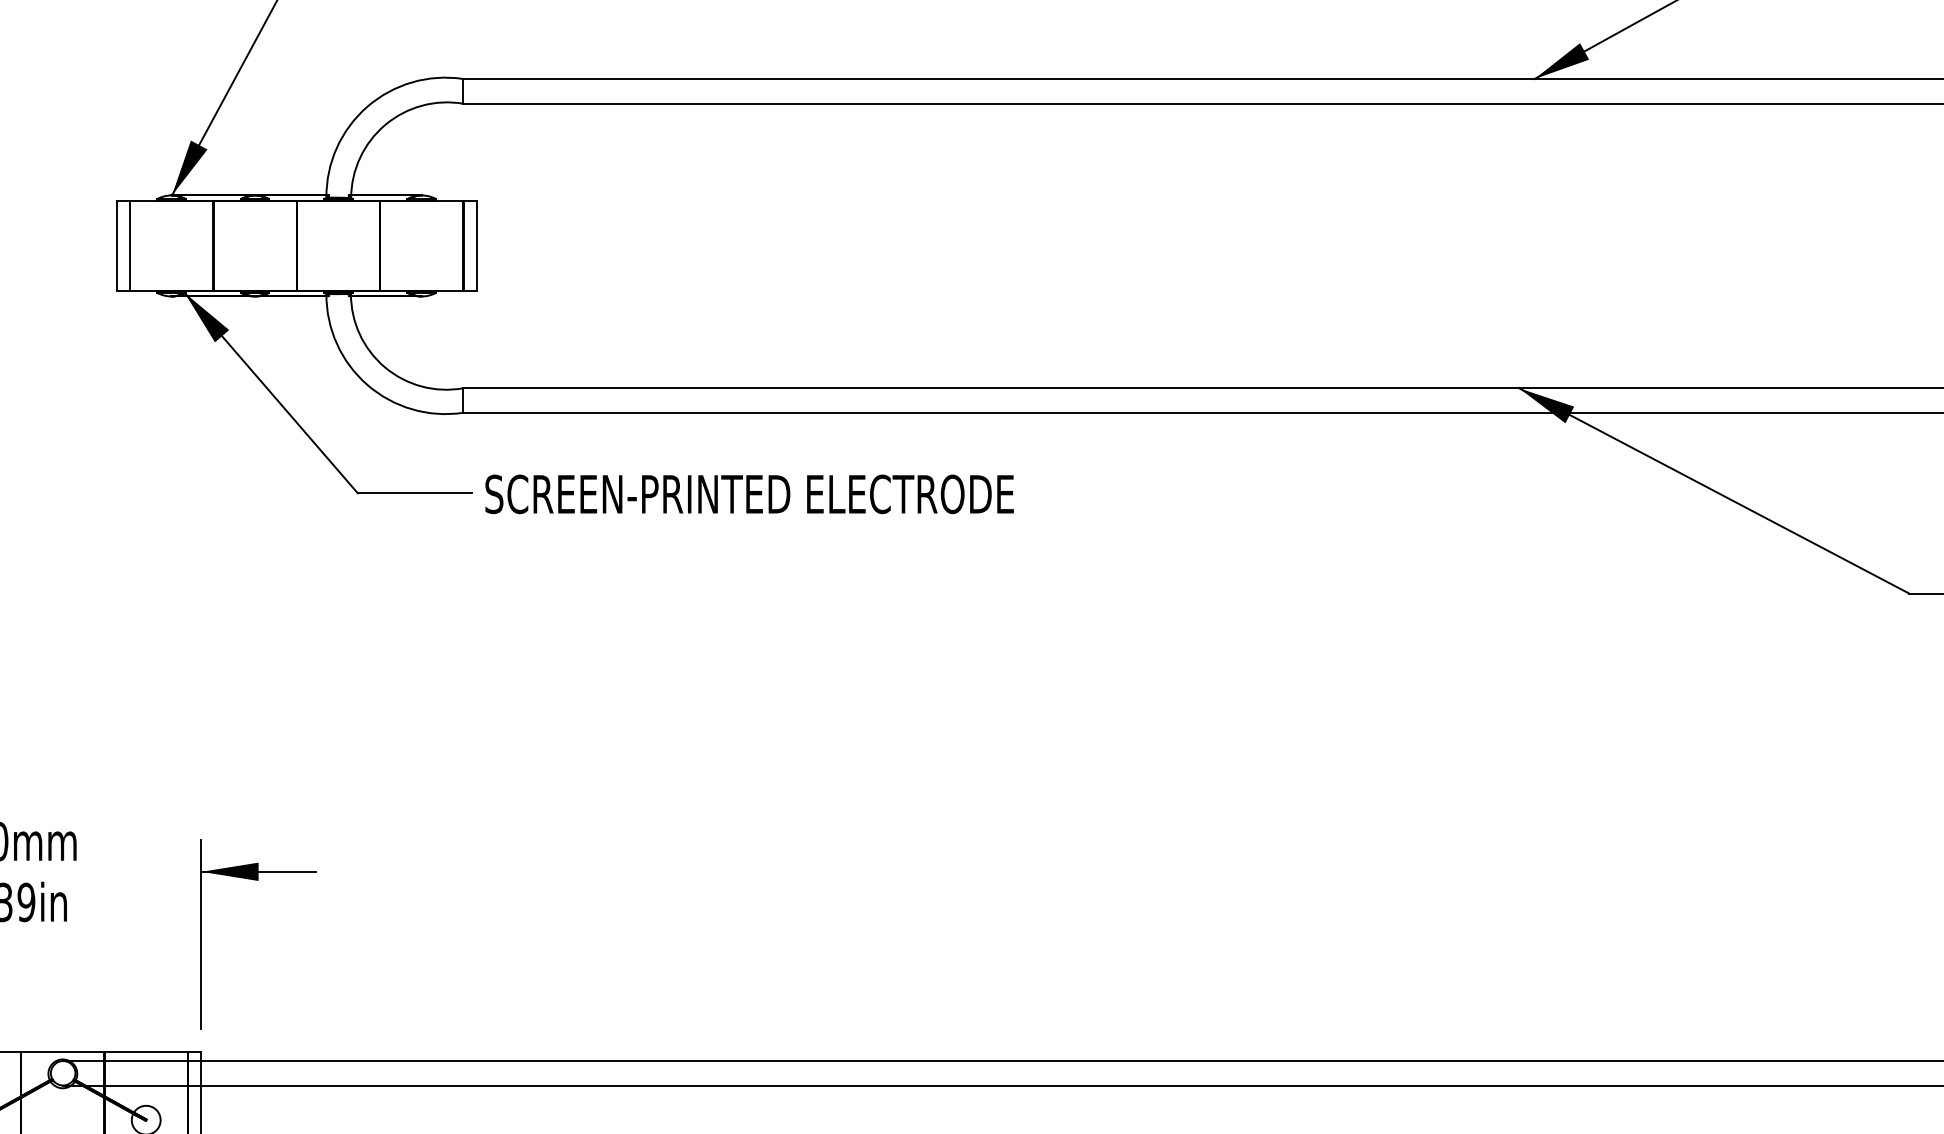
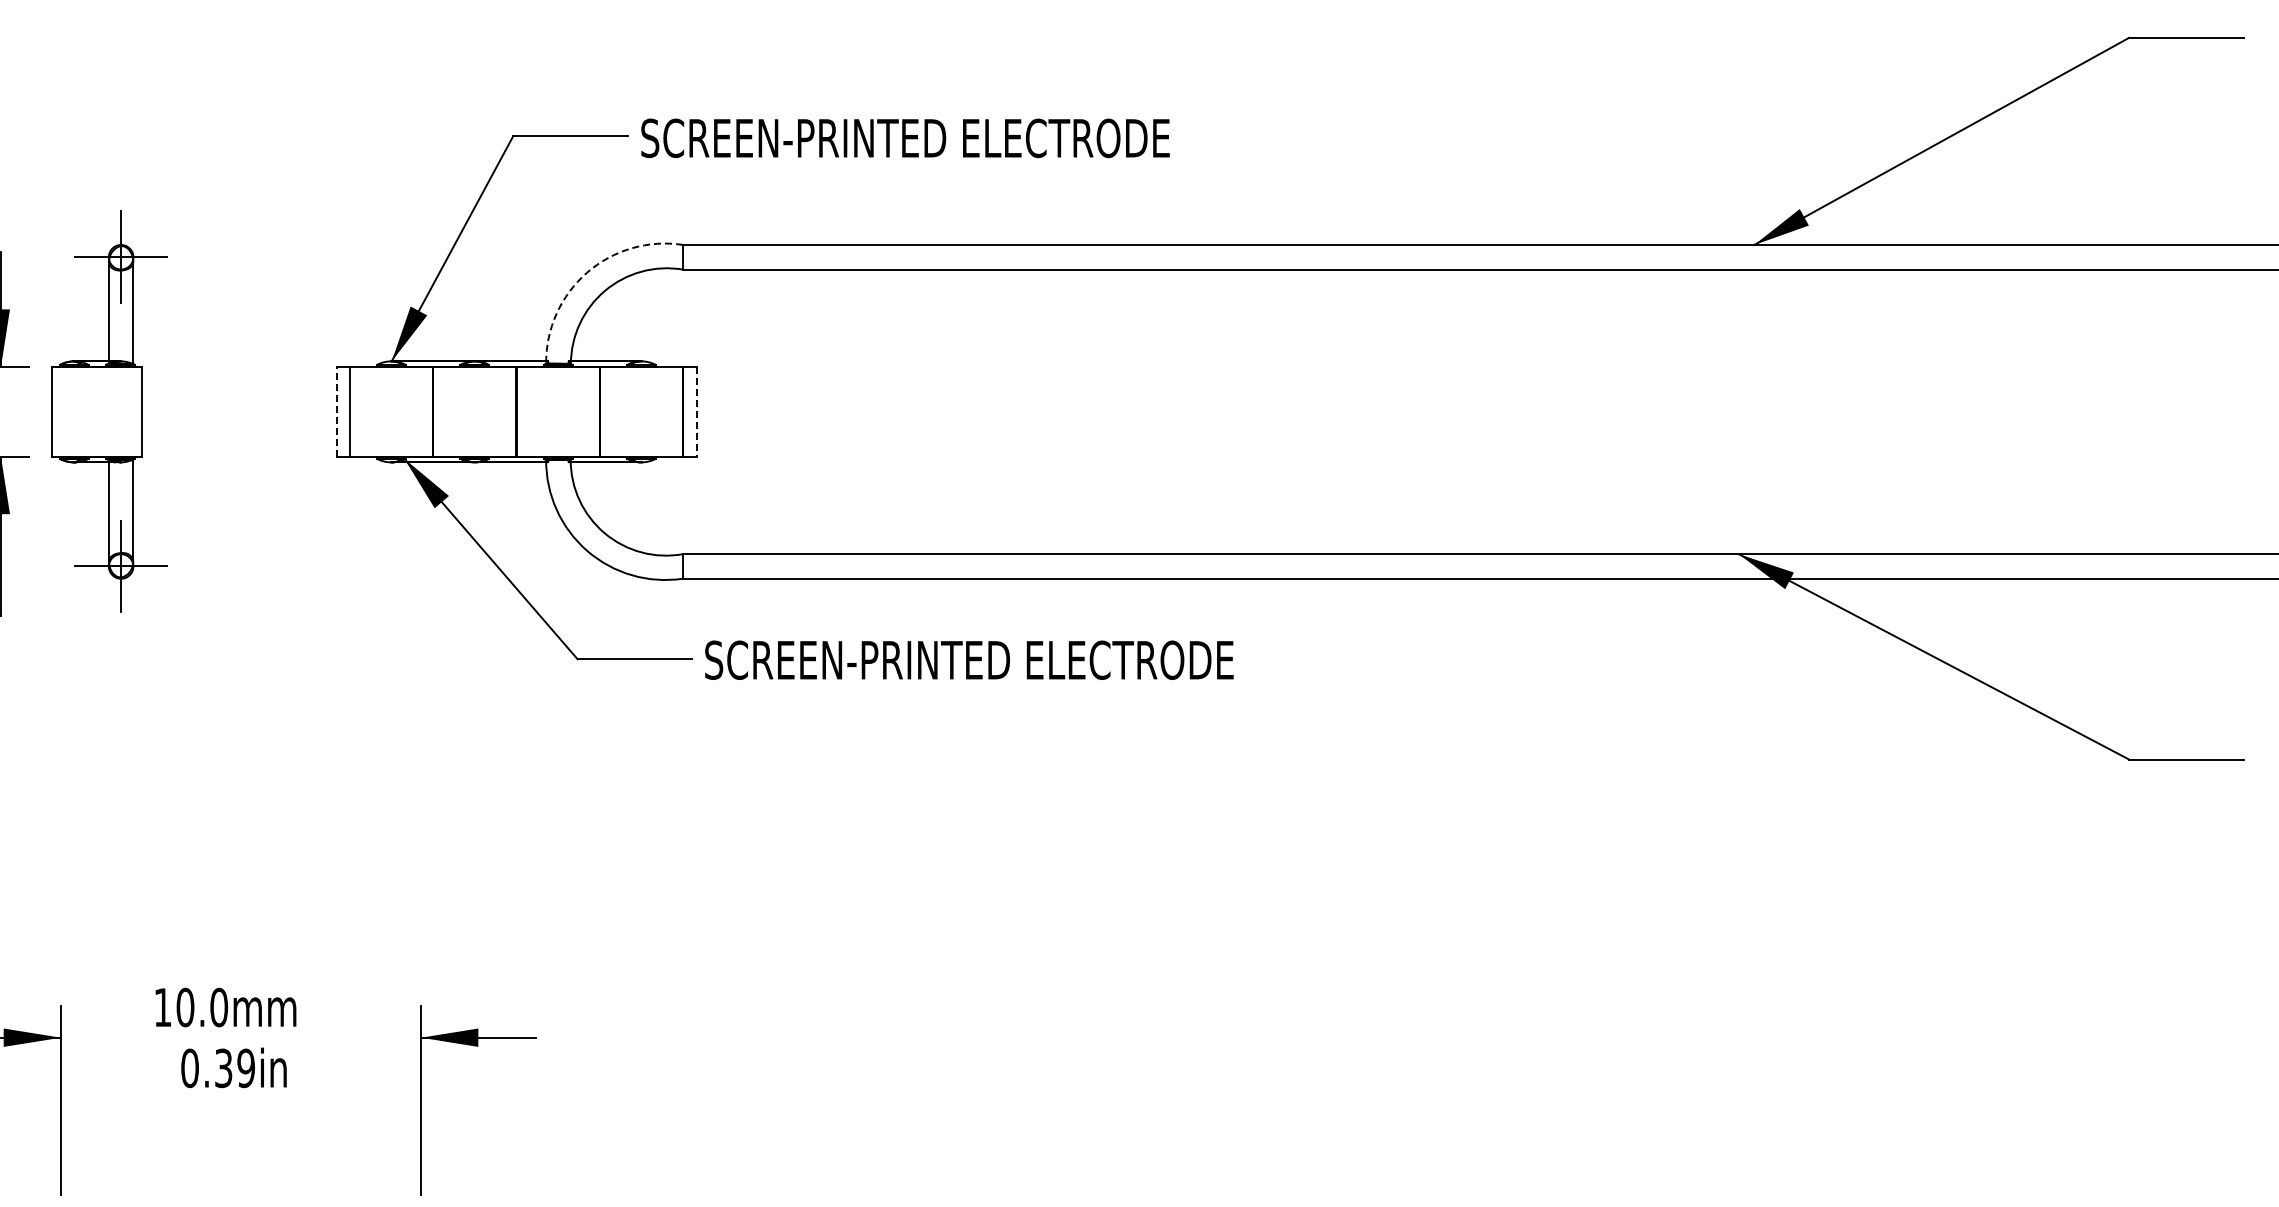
arc: (367, 106) -> (587, 272), solid -> dashed
line: (116, 245) -> (336, 411), solid -> dashed
line: (476, 246) -> (696, 412), solid -> dashed

